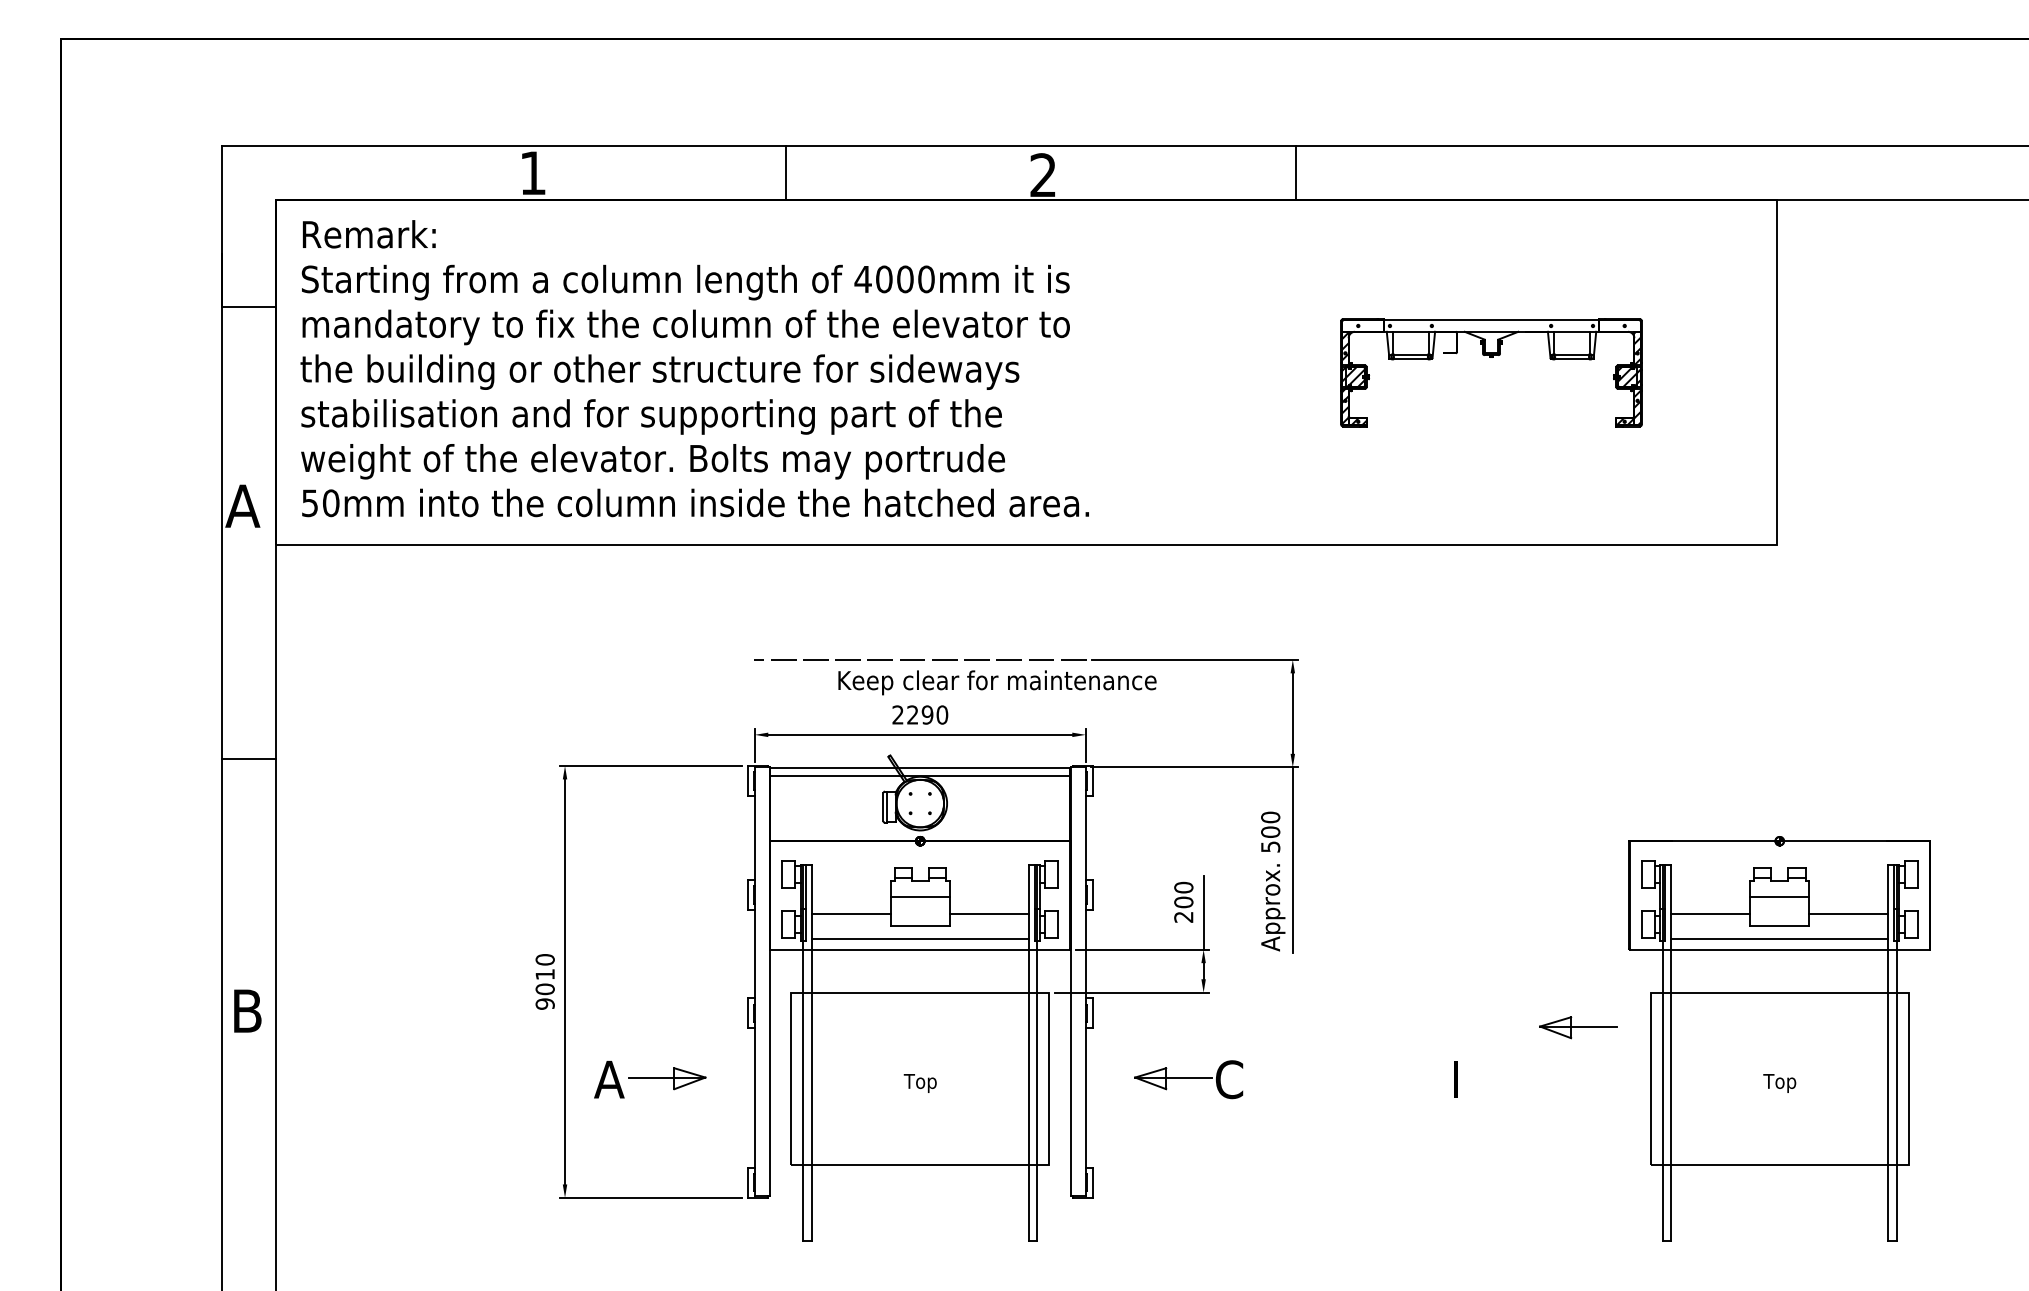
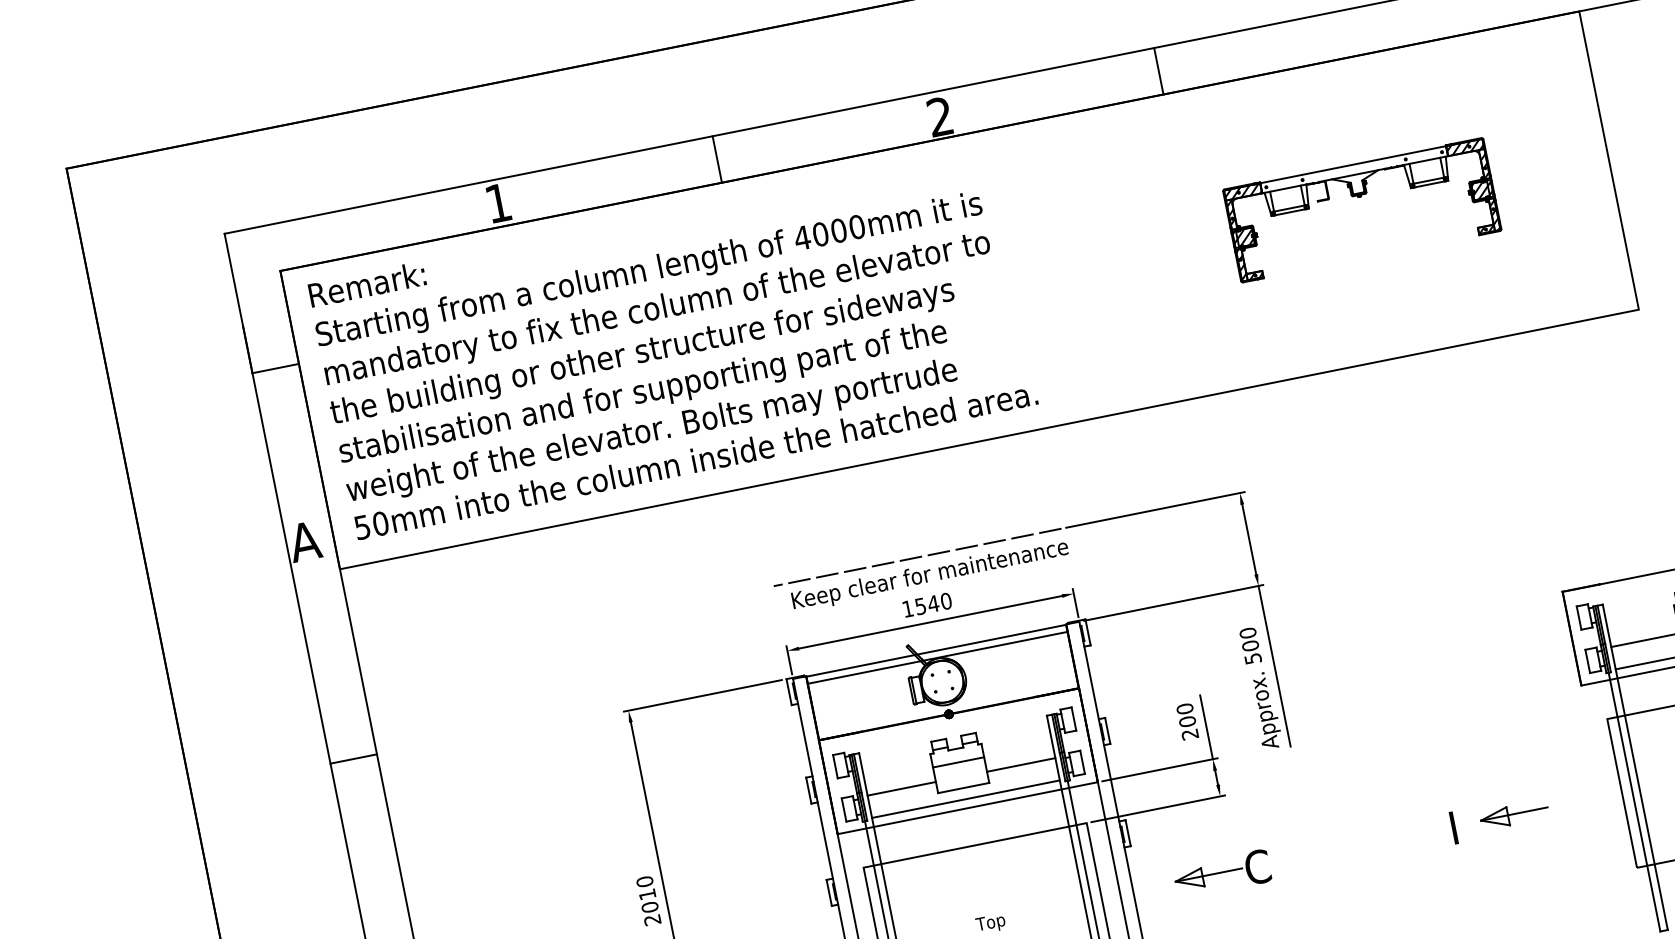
hatch: (1363, 325) -> (1243, 191), added
hatch: (1619, 325) -> (1464, 147), added
text: (997, 682) -> (930, 575), moved
text: (912, 714) -> (920, 606), 2290 -> 1540
text: (544, 1003) -> (651, 919), 9010 -> 2010
part: (1578, 1027) -> (1514, 814), moved

